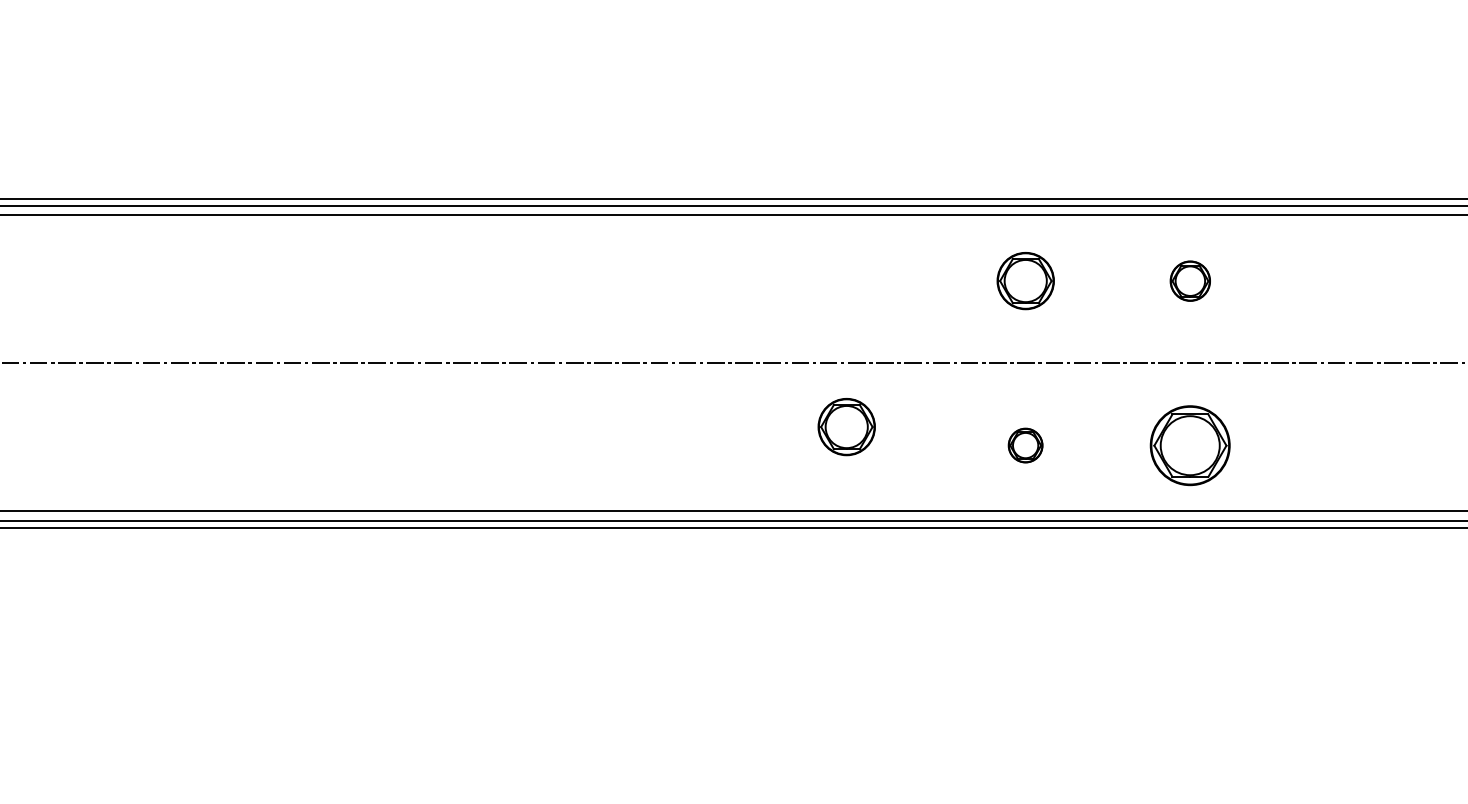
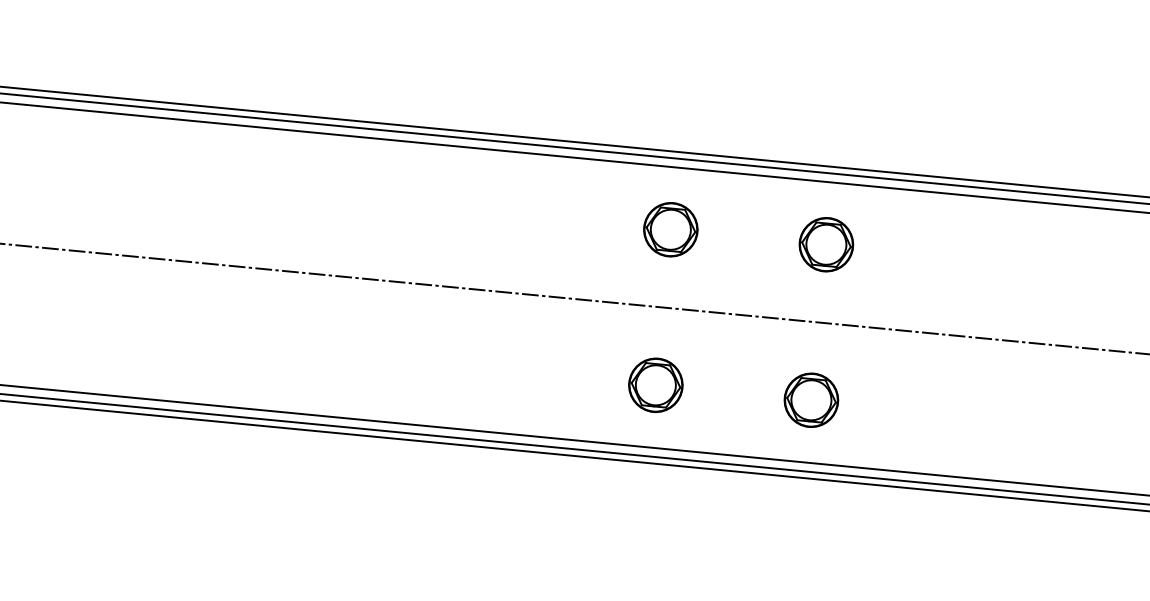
part: (1190, 281) -> (826, 245), size x1.43
part: (846, 427) -> (488, 351), removed
part: (1025, 445) -> (655, 385), size x1.67
part: (1190, 445) -> (811, 400), size x0.71

